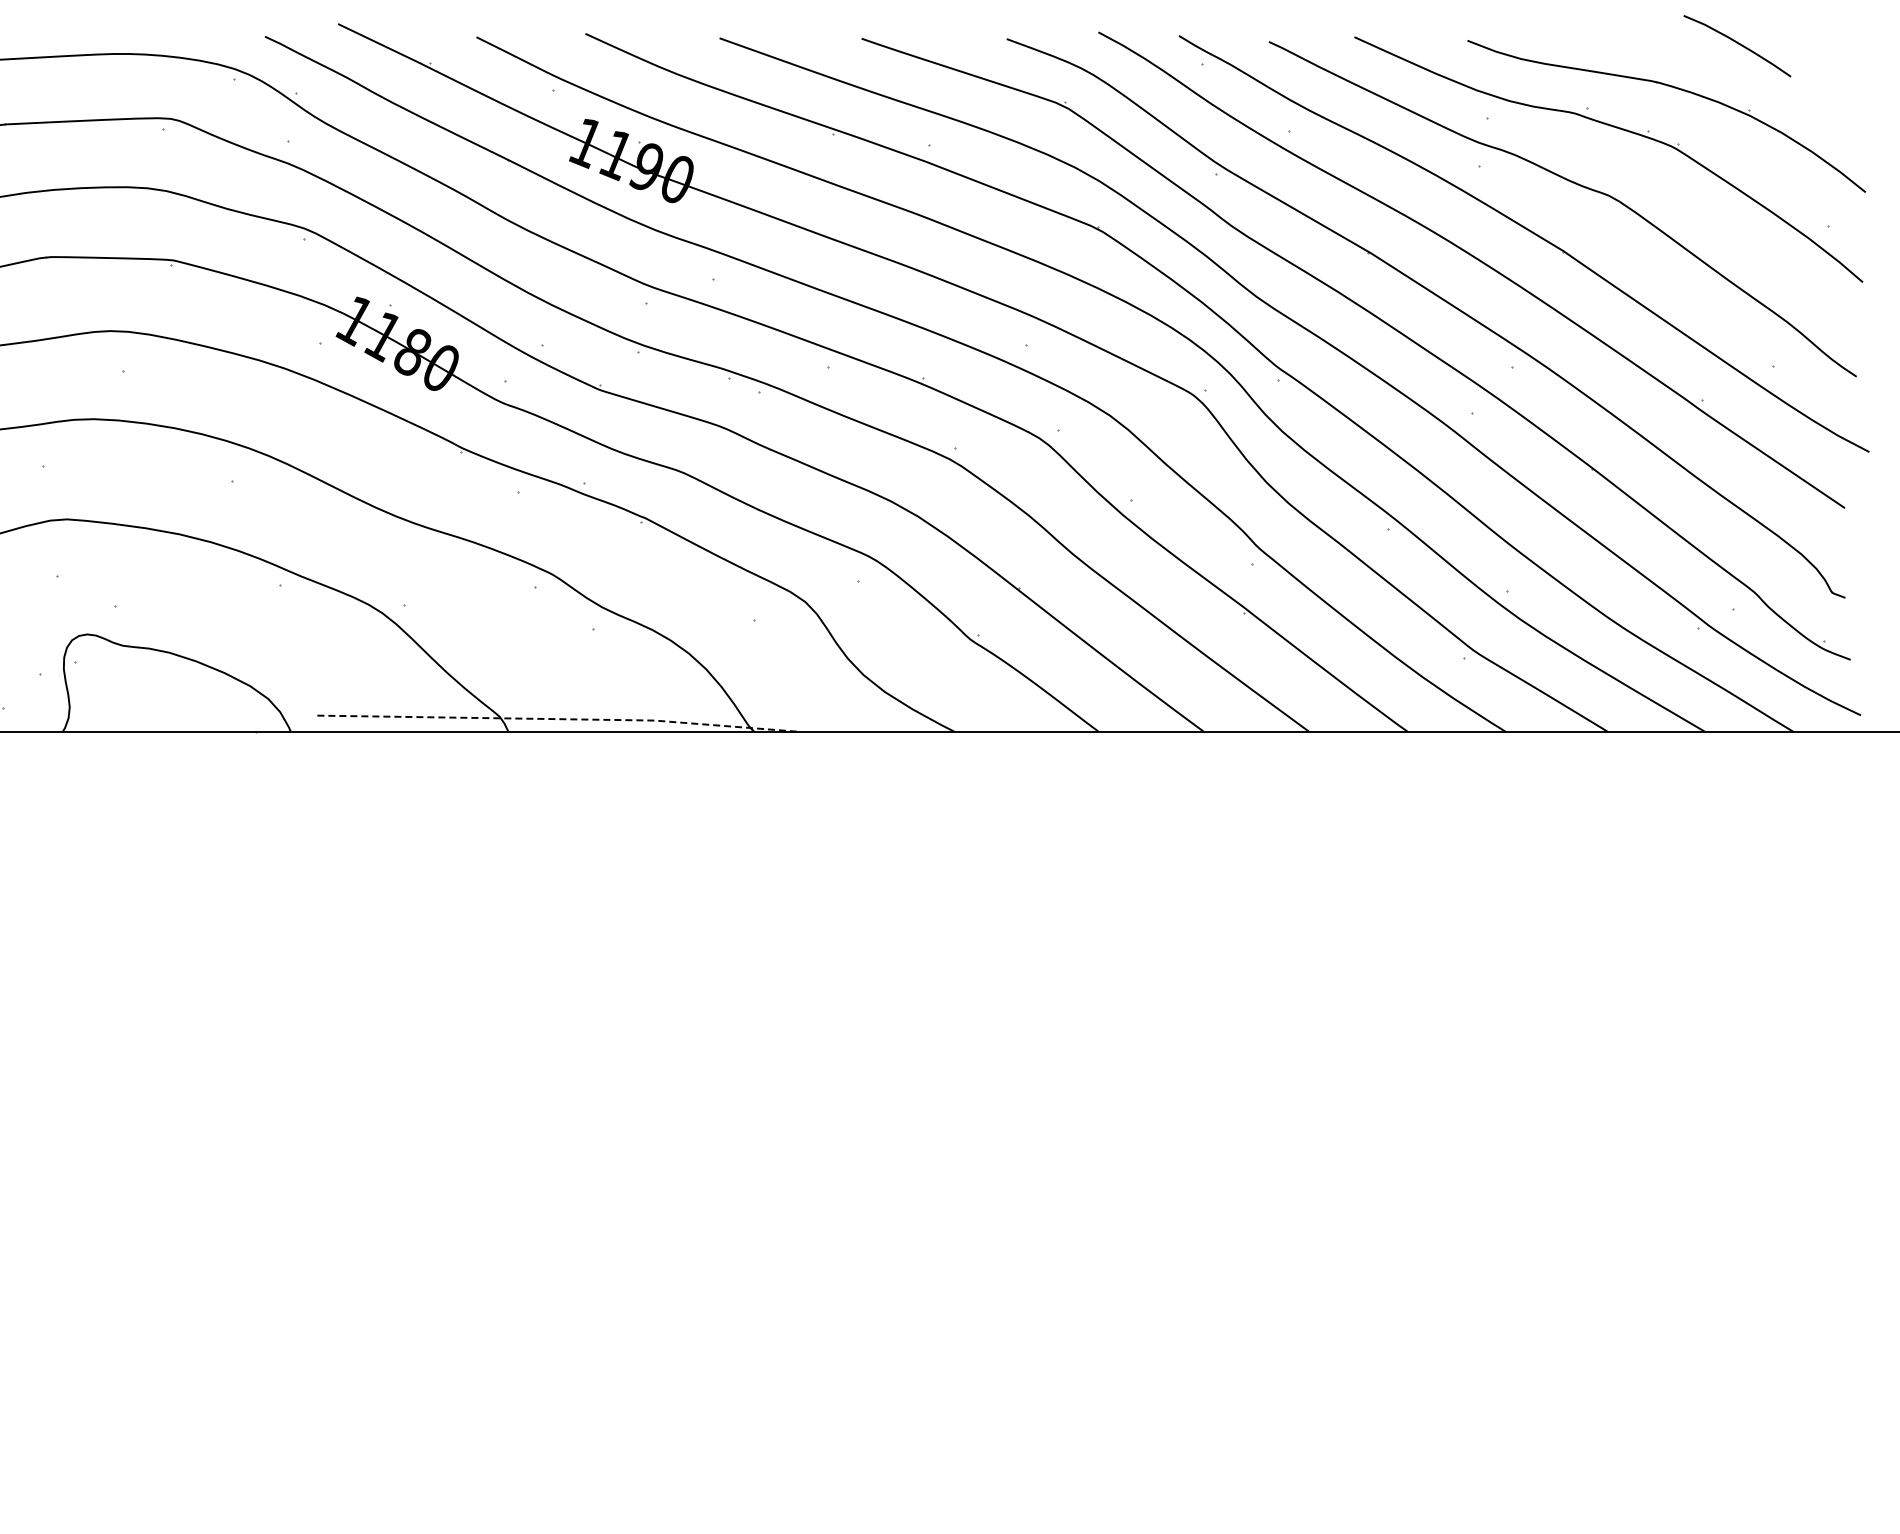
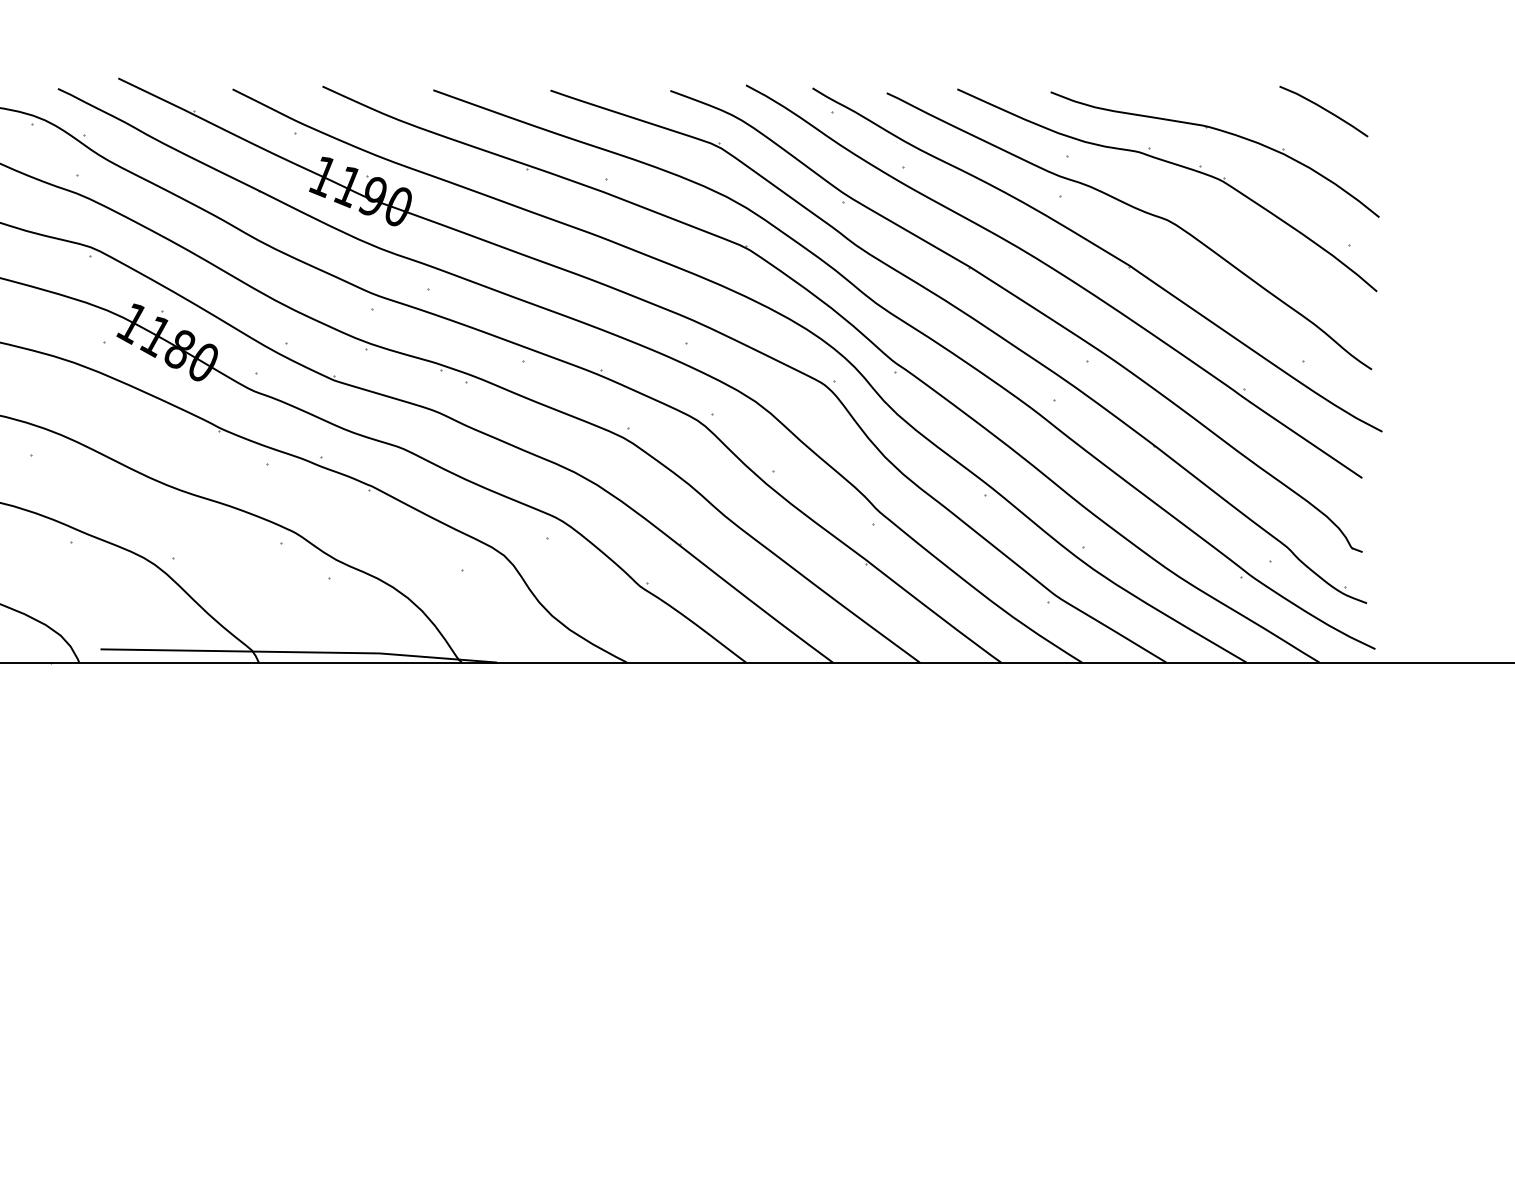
curve: (1738, 44) -> (1324, 110), moved
line: (556, 719) -> (298, 652), dashed -> solid

